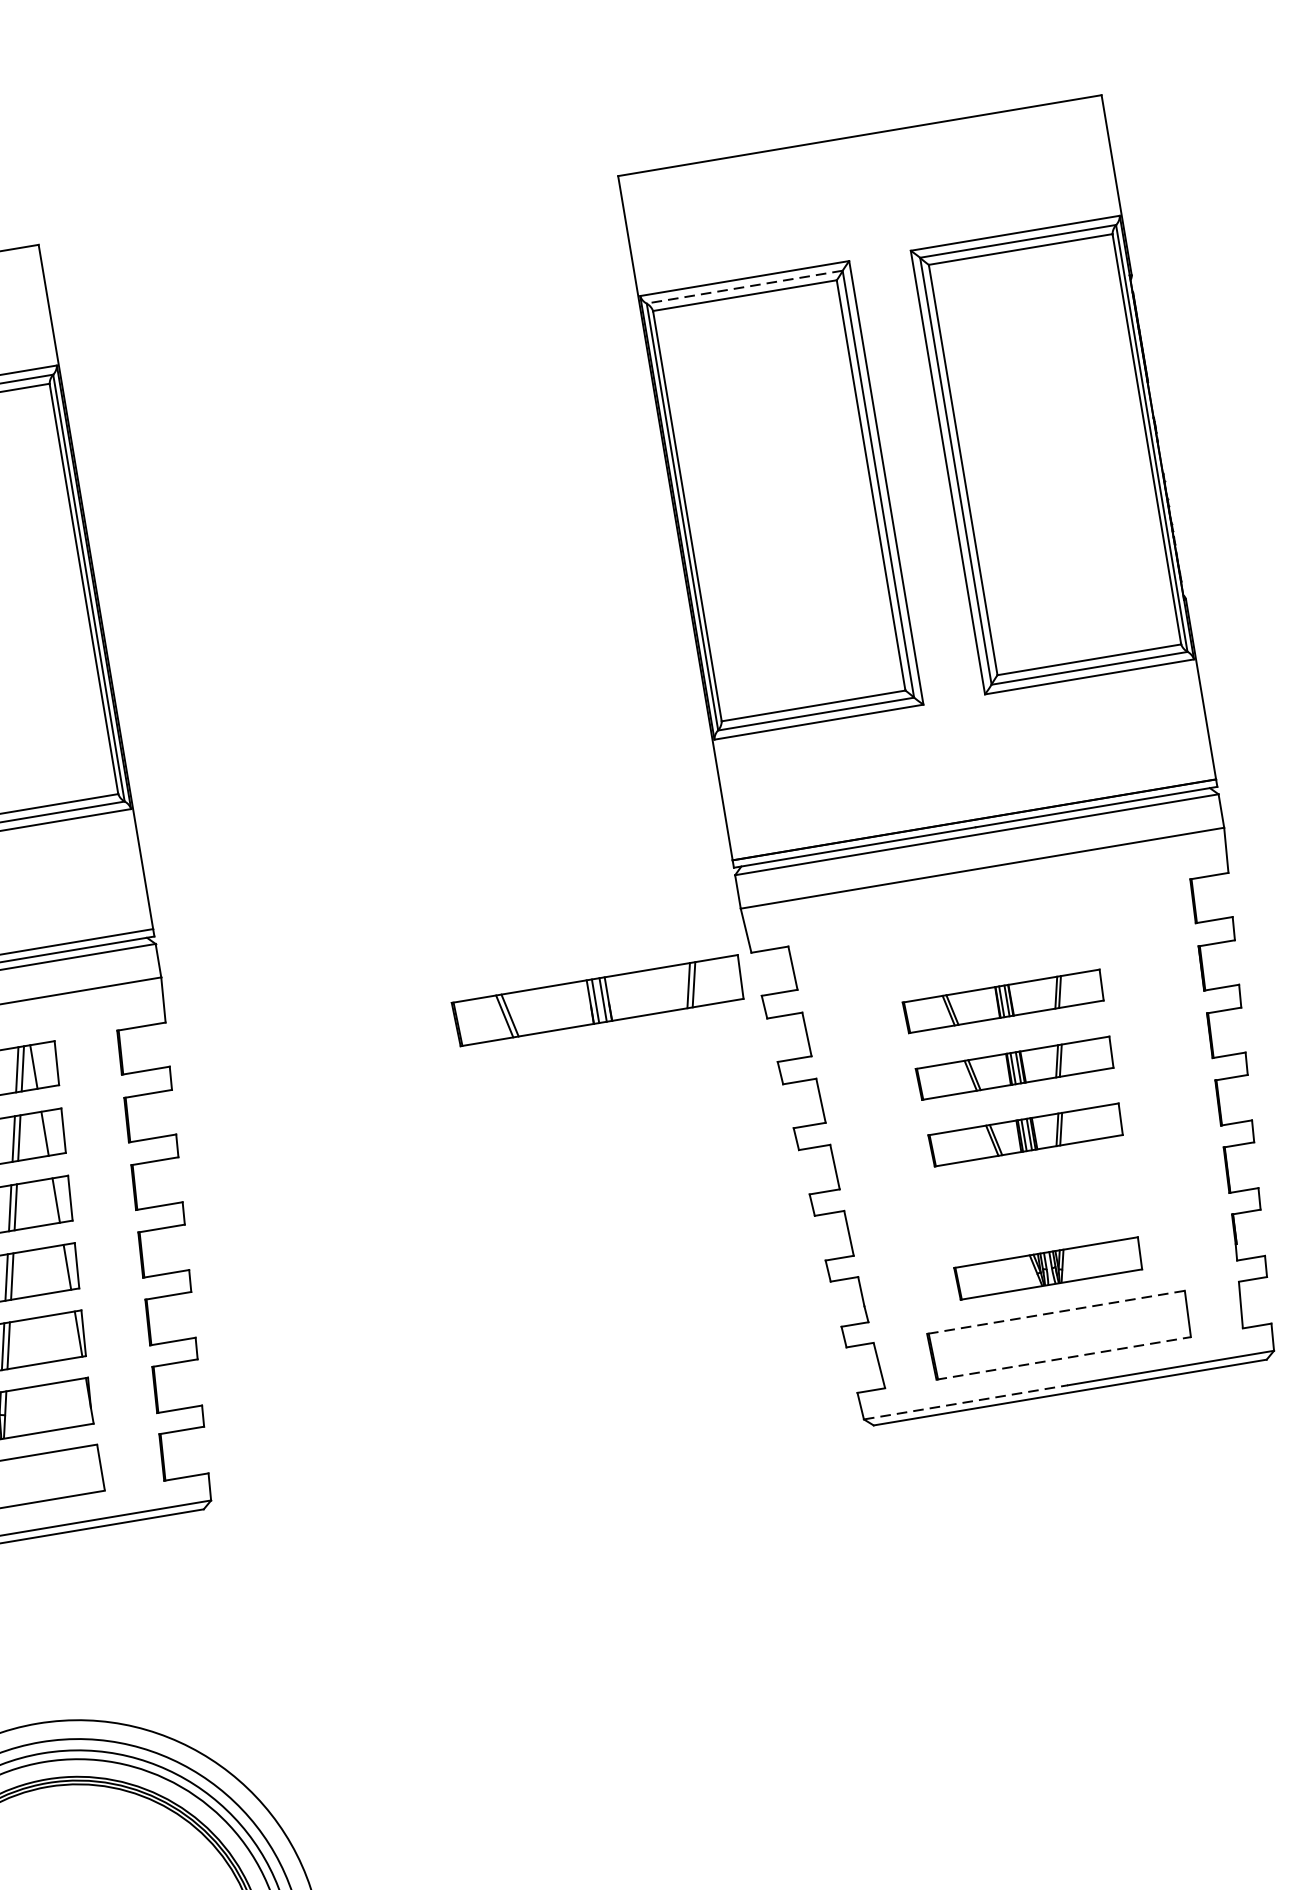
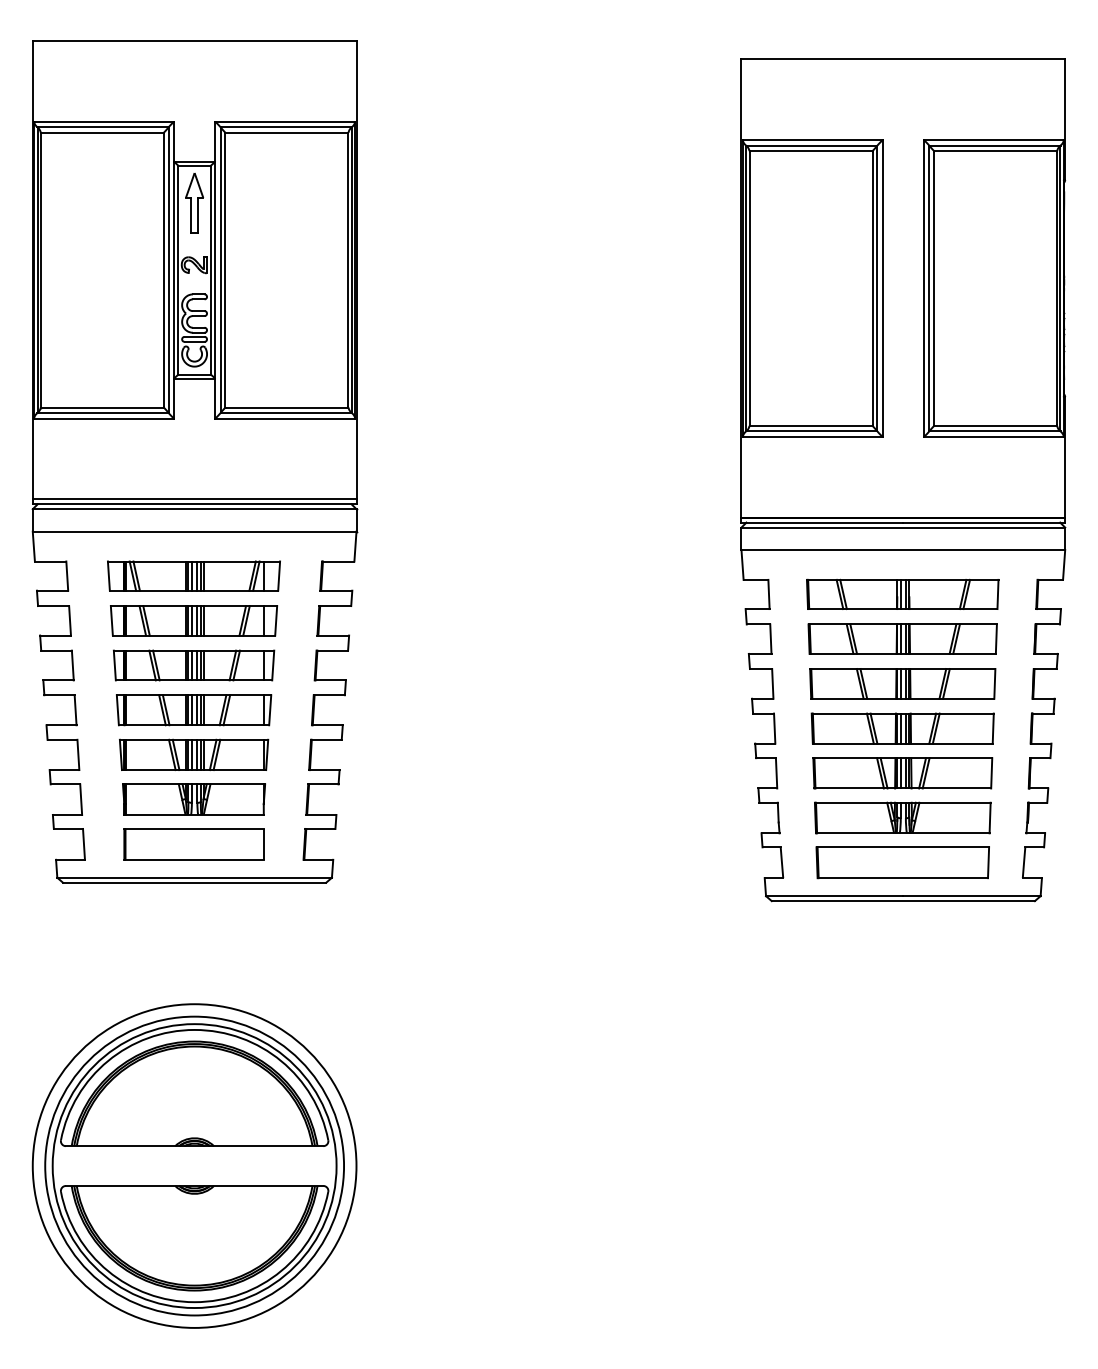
line: (744, 287) -> (811, 145), dashed -> solid
part: (597, 999) -> (902, 593), moved
part: (1003, 1000) -> (902, 638), size x1.43
part: (1014, 1067) -> (902, 683), size x1.43
part: (1025, 1134) -> (902, 728), size x1.43
part: (1037, 1202) -> (902, 773), added
part: (1048, 1267) -> (902, 817), size x1.43
line: (1055, 1312) -> (902, 847), dashed -> solid
line: (1064, 1358) -> (903, 878), dashed -> solid
line: (966, 1402) -> (834, 896), dashed -> solid

